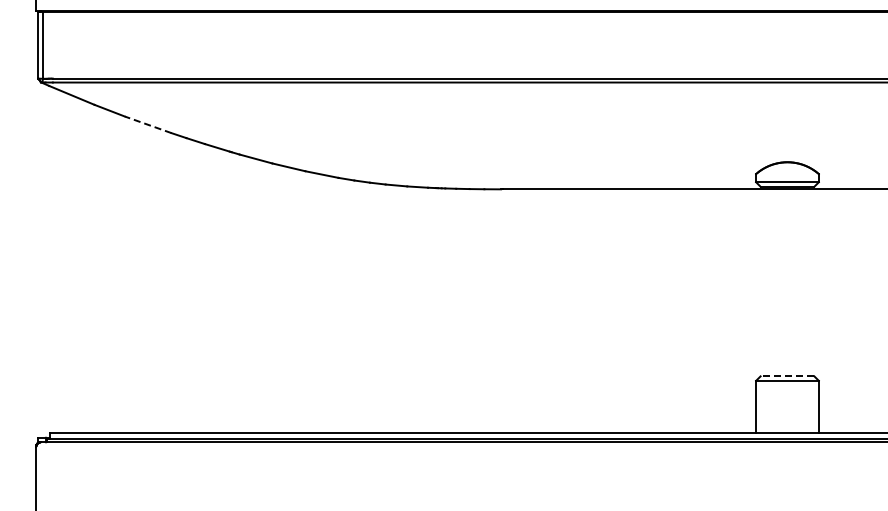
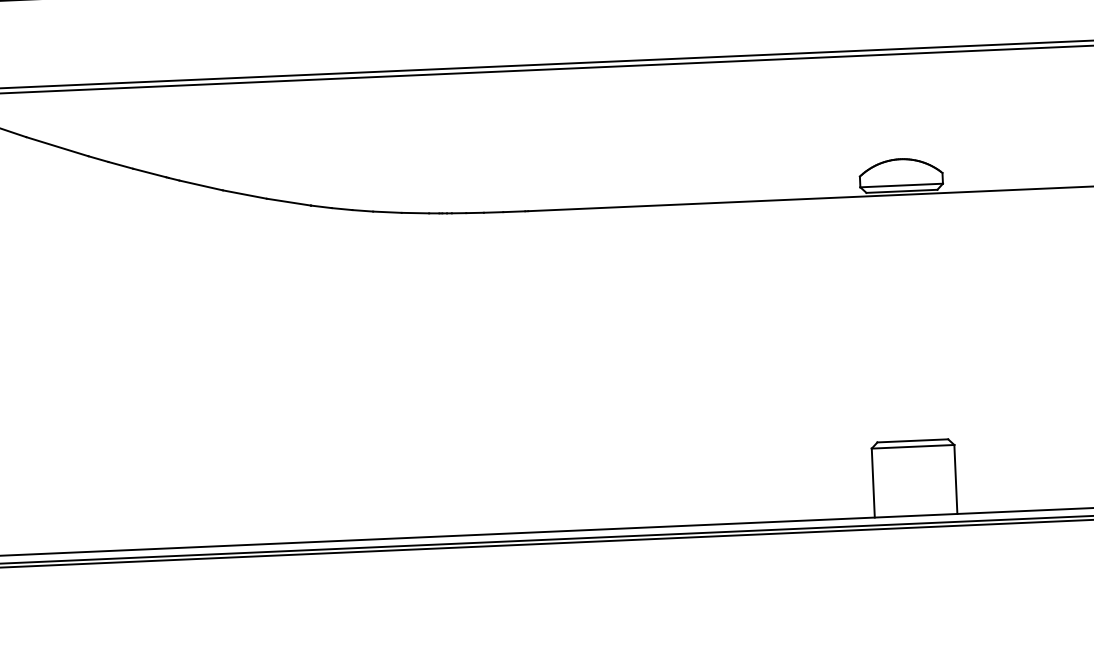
line: (148, 124) -> (57, 146), dashed -> solid
line: (787, 376) -> (912, 441), dashed -> solid

